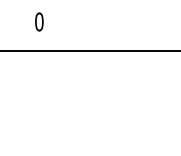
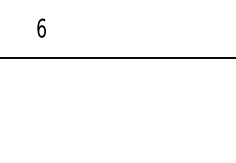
text: (39, 21) -> (41, 27), 0 -> 6

